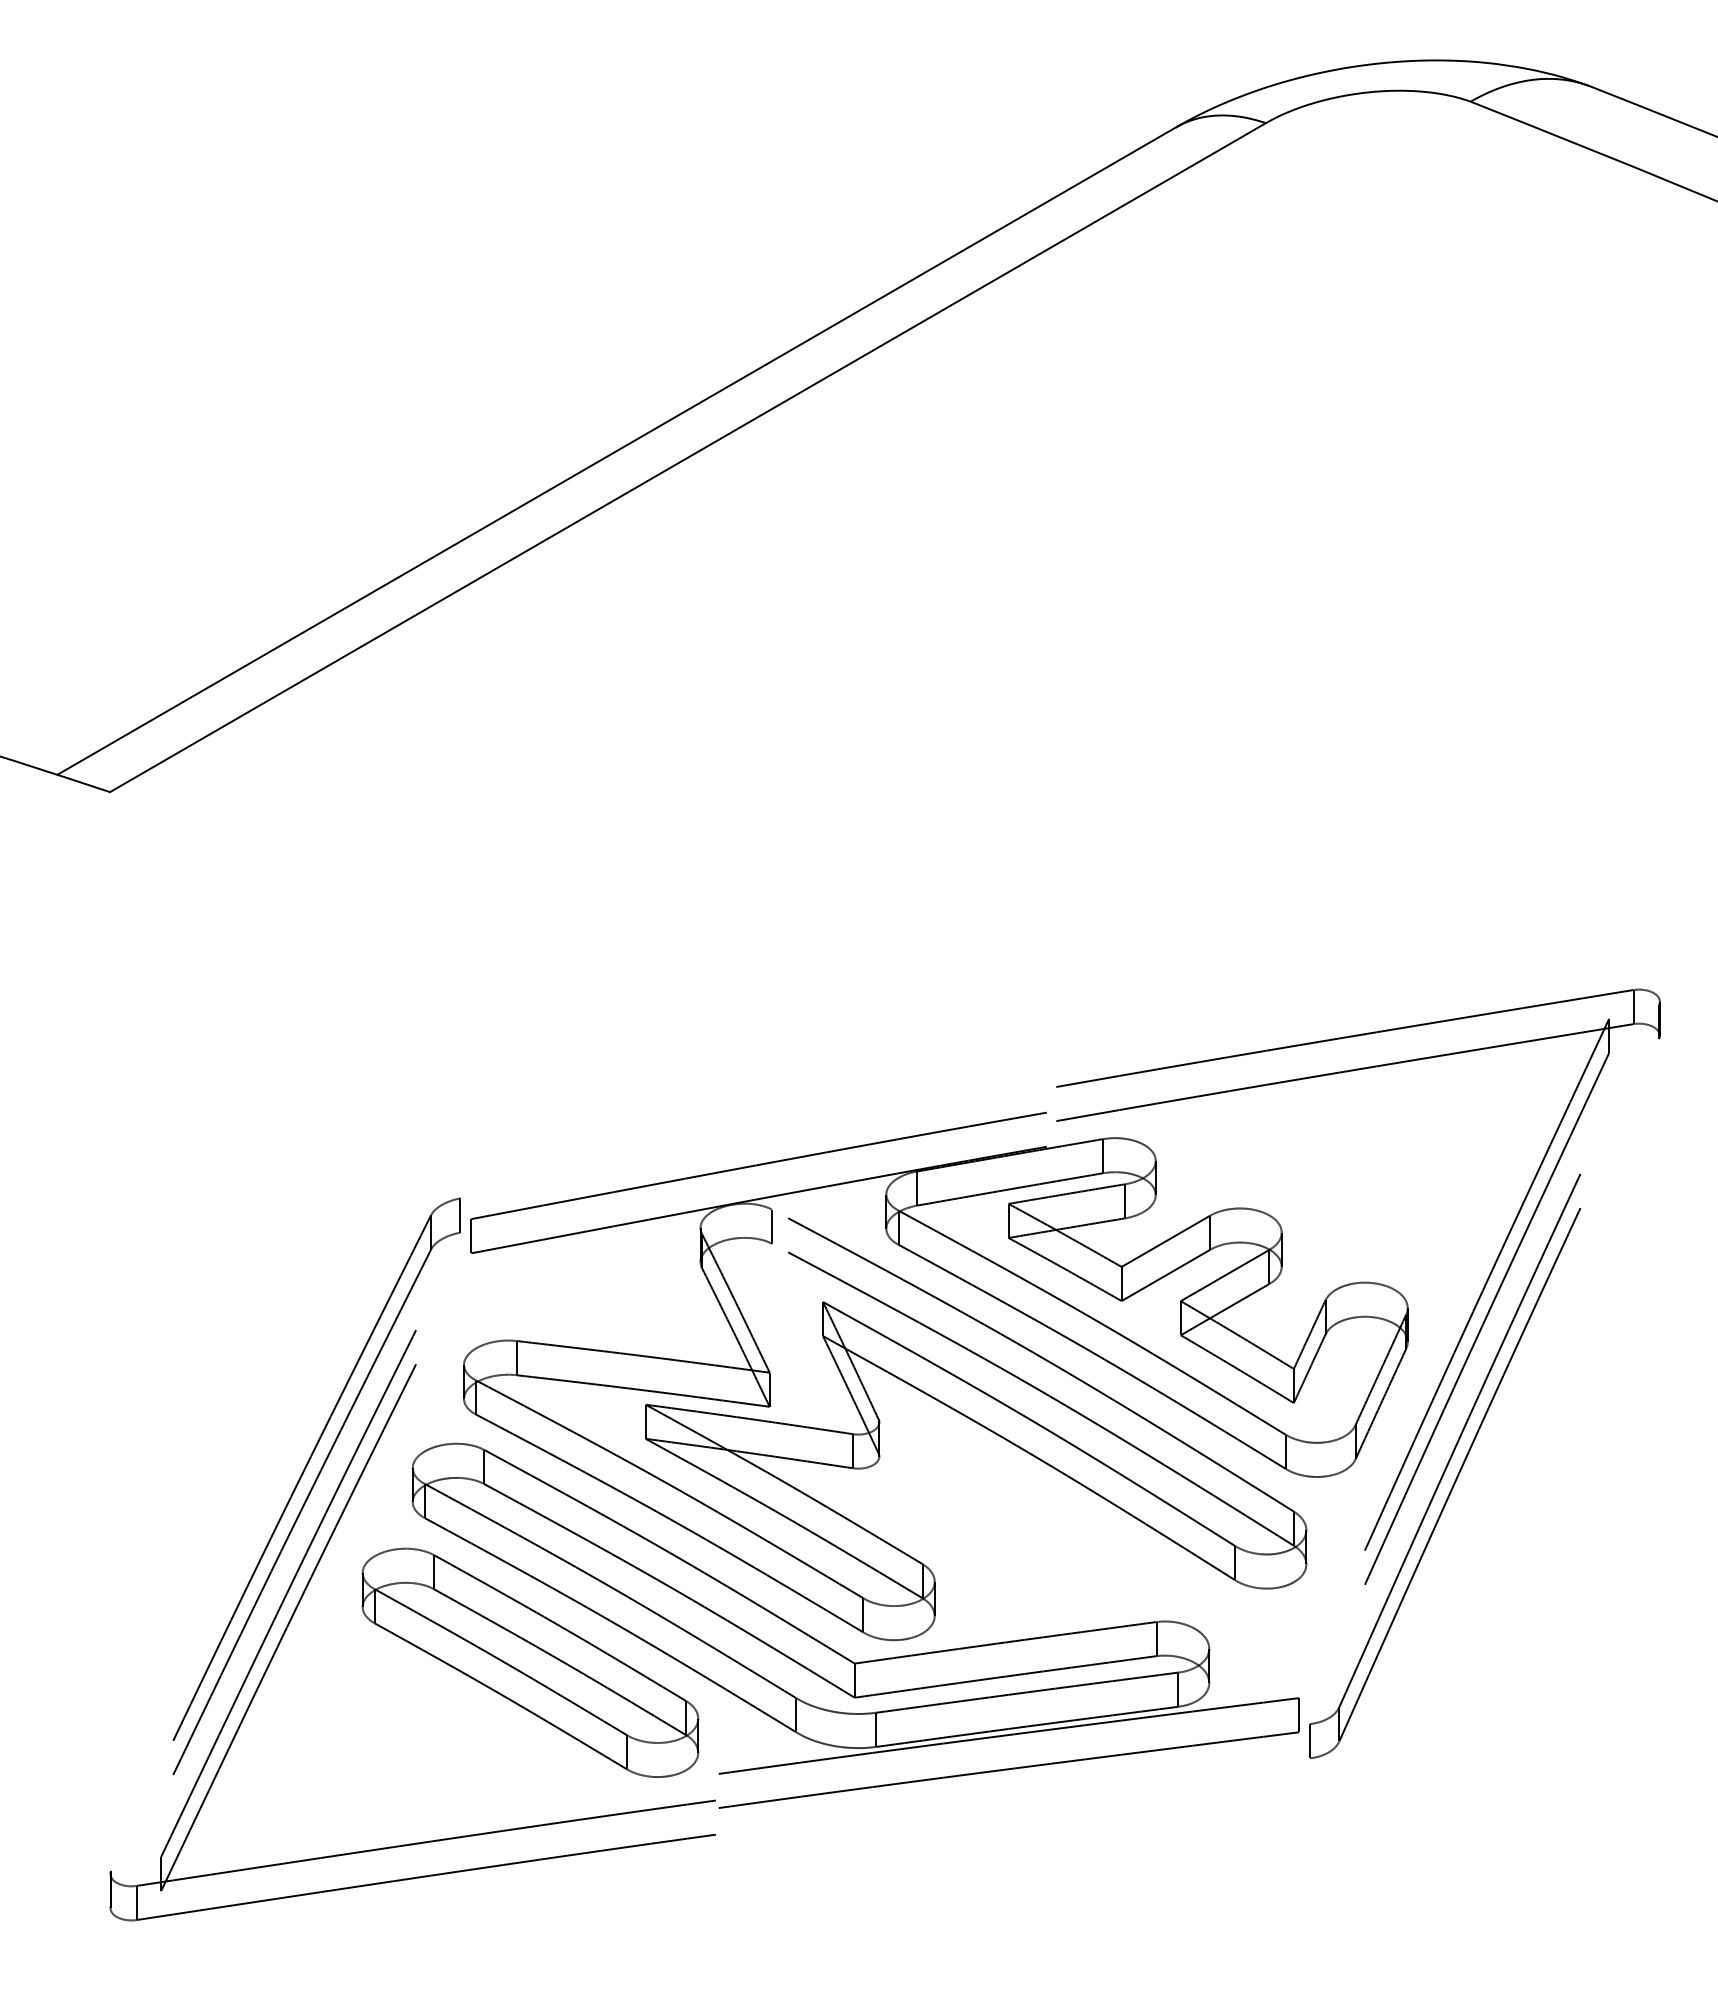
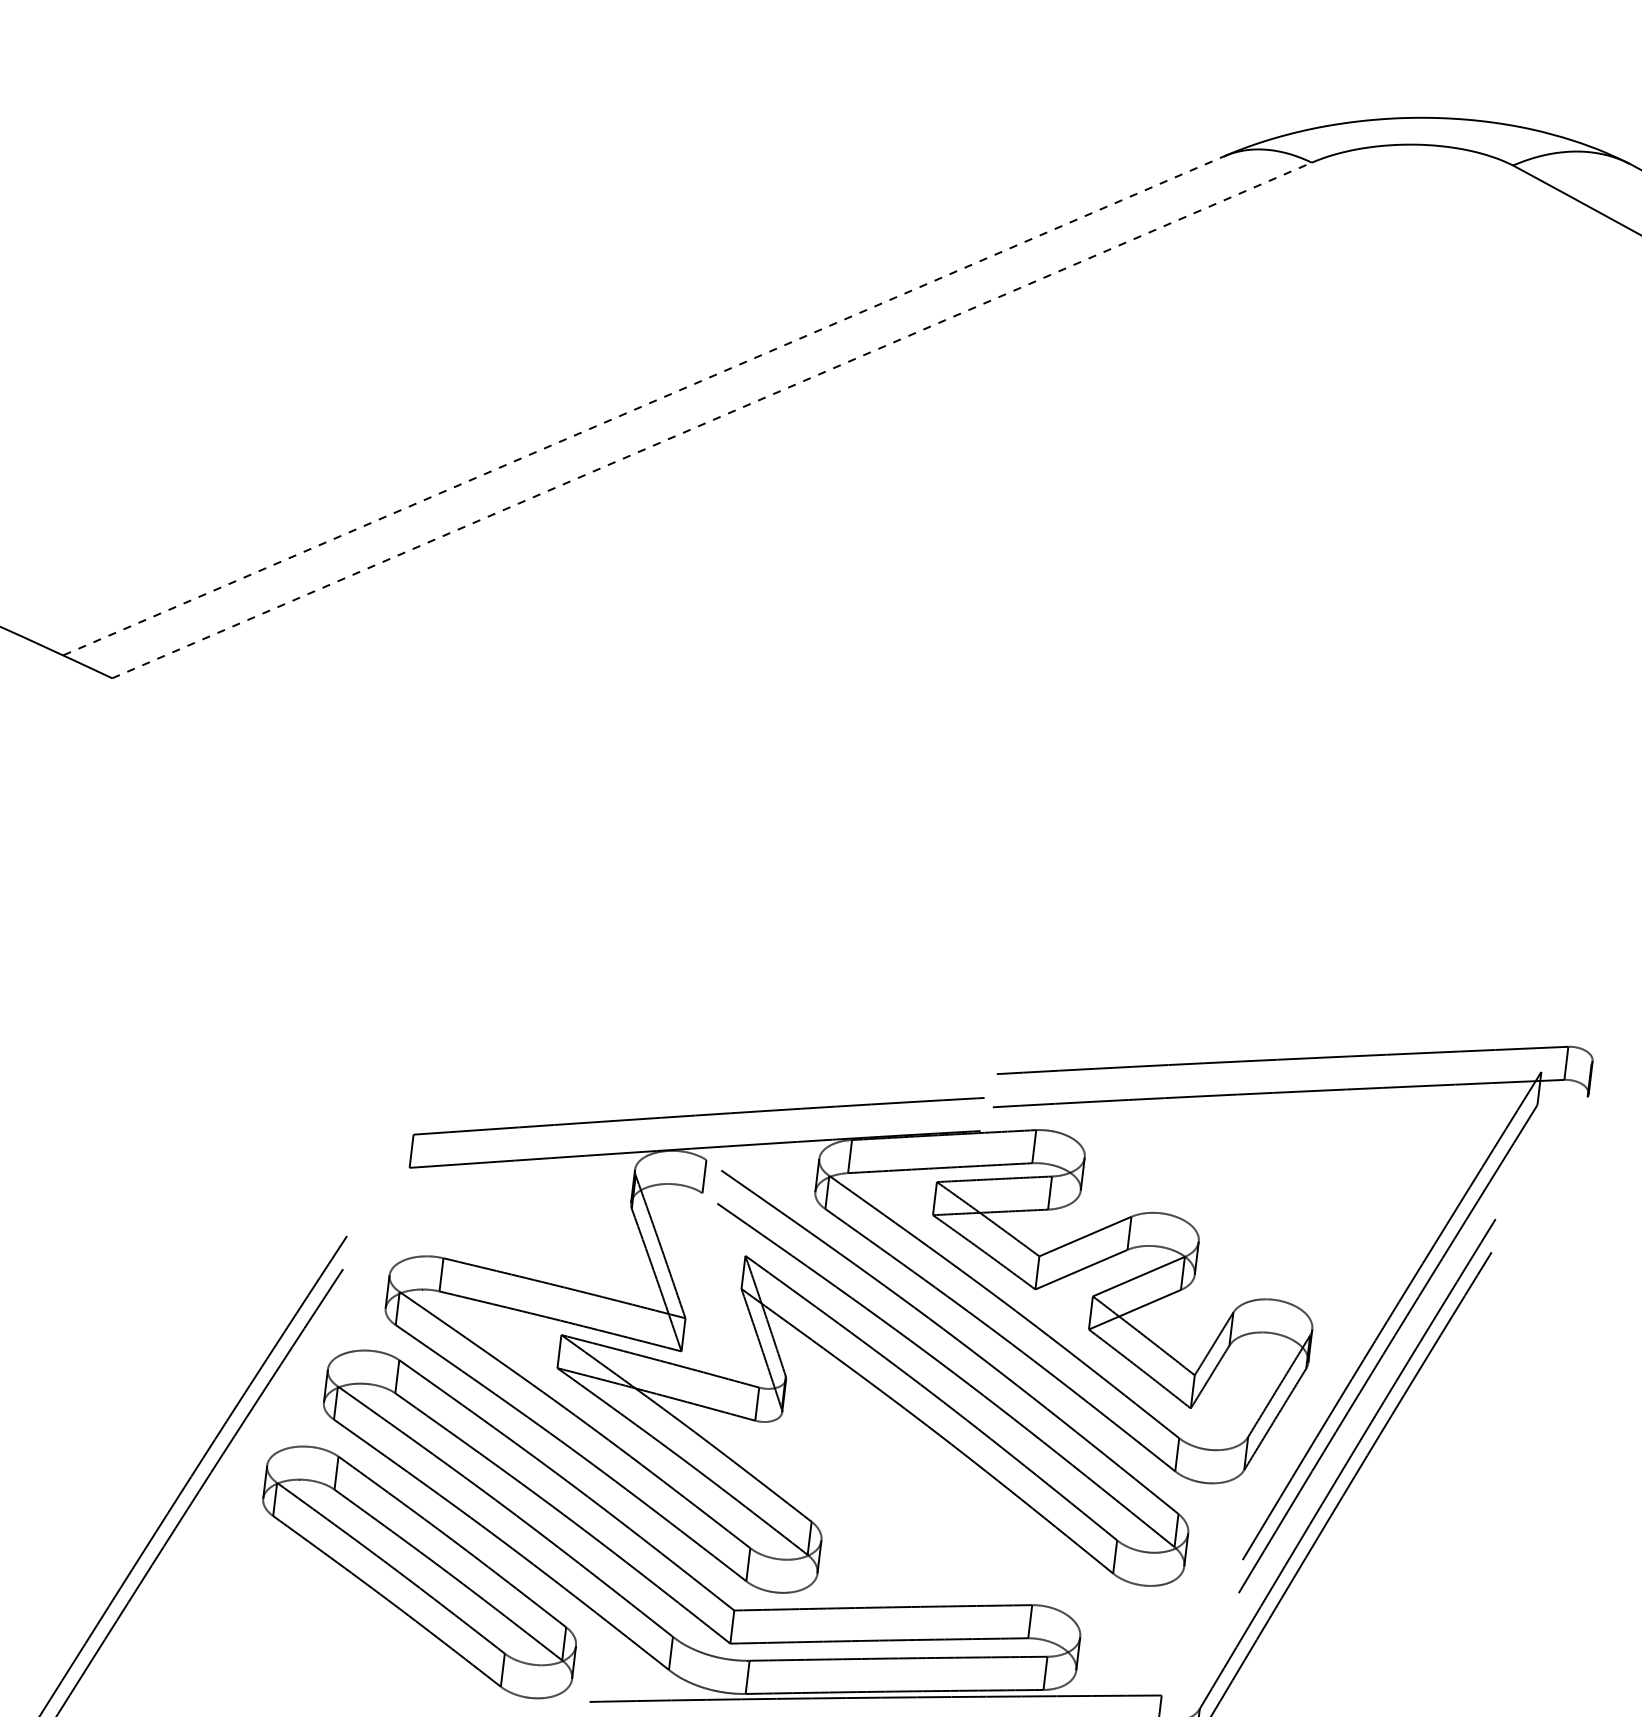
line: (617, 450) -> (644, 405), solid -> dashed
line: (687, 457) -> (711, 420), solid -> dashed
part: (316, 1486) -> (232, 1376), removed

